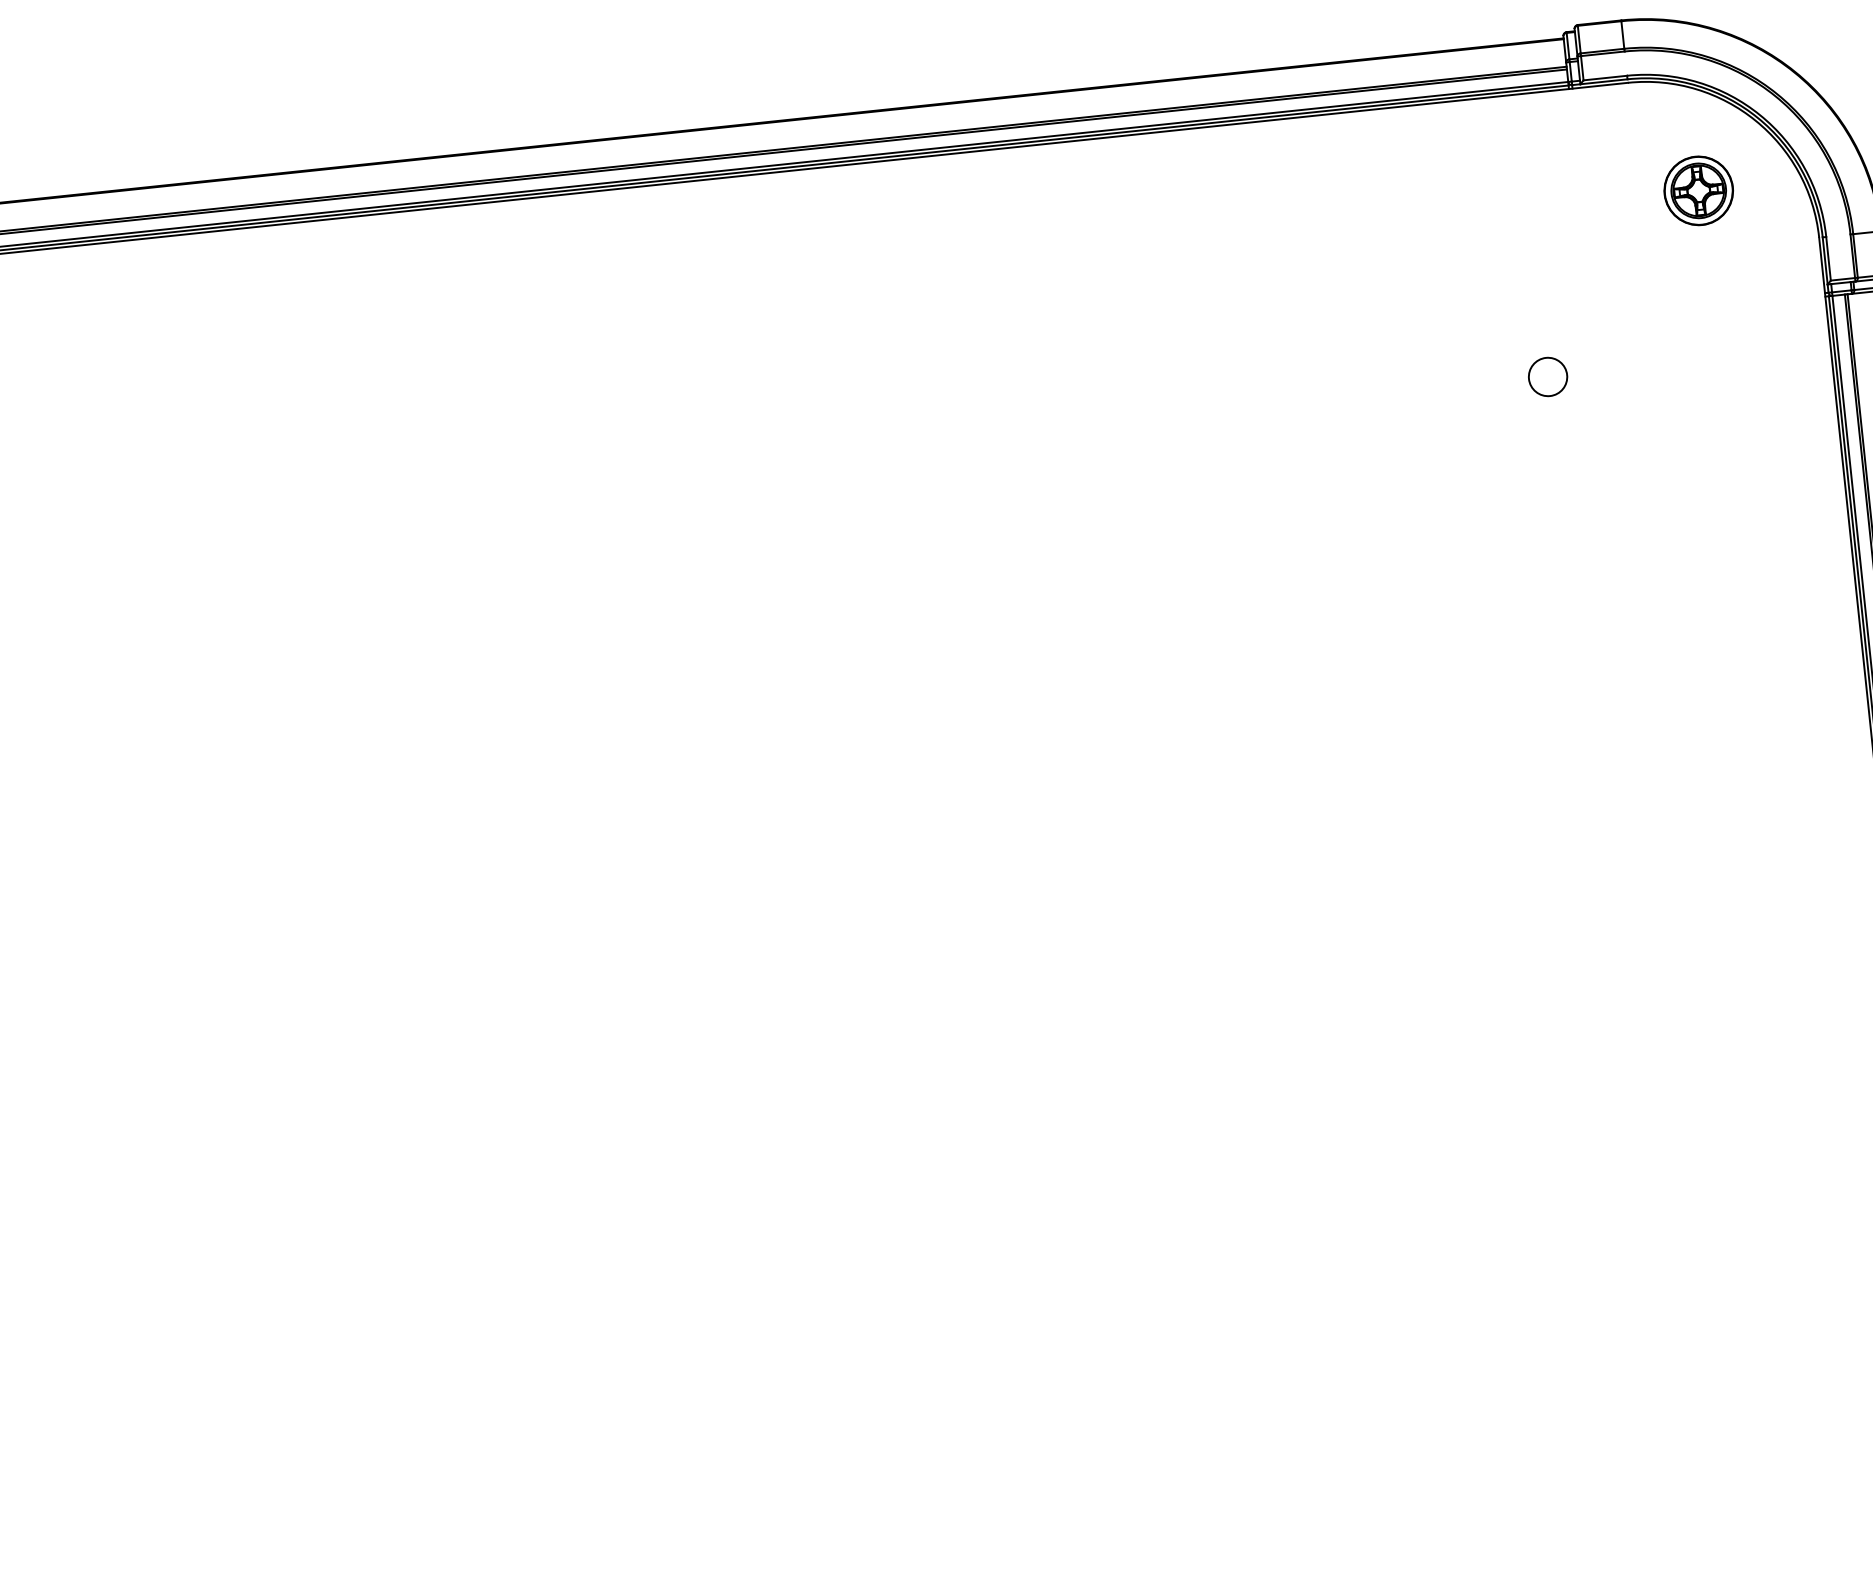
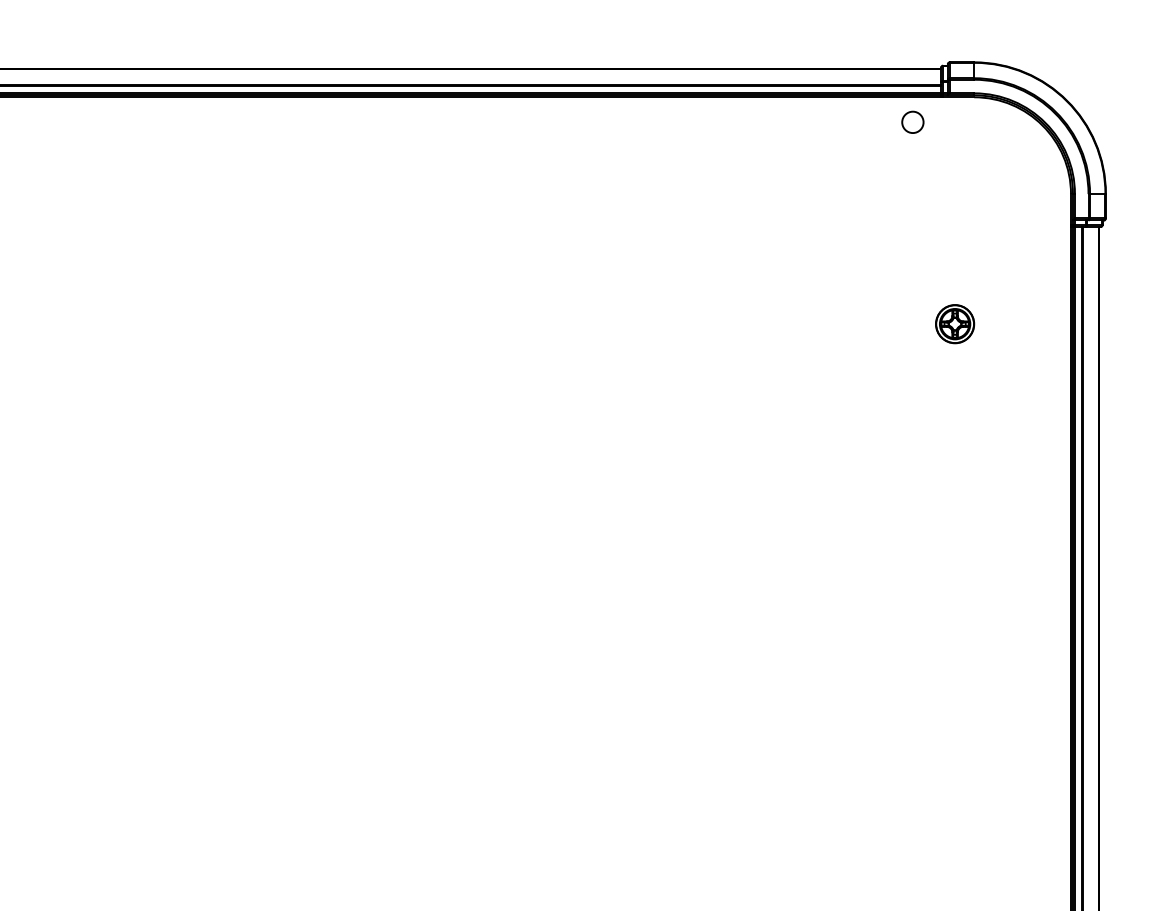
part: (1699, 191) -> (955, 324), moved
circle: (1547, 375) -> (912, 121), moved

